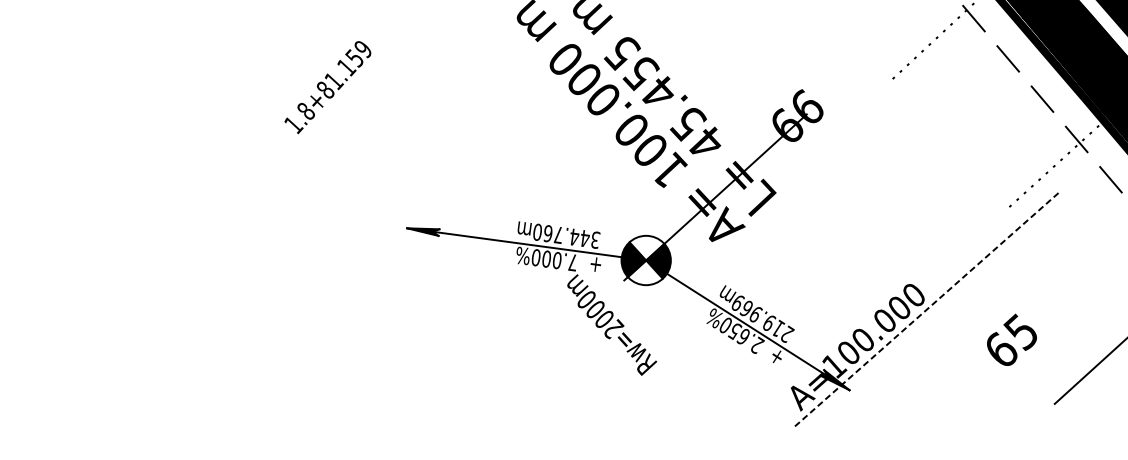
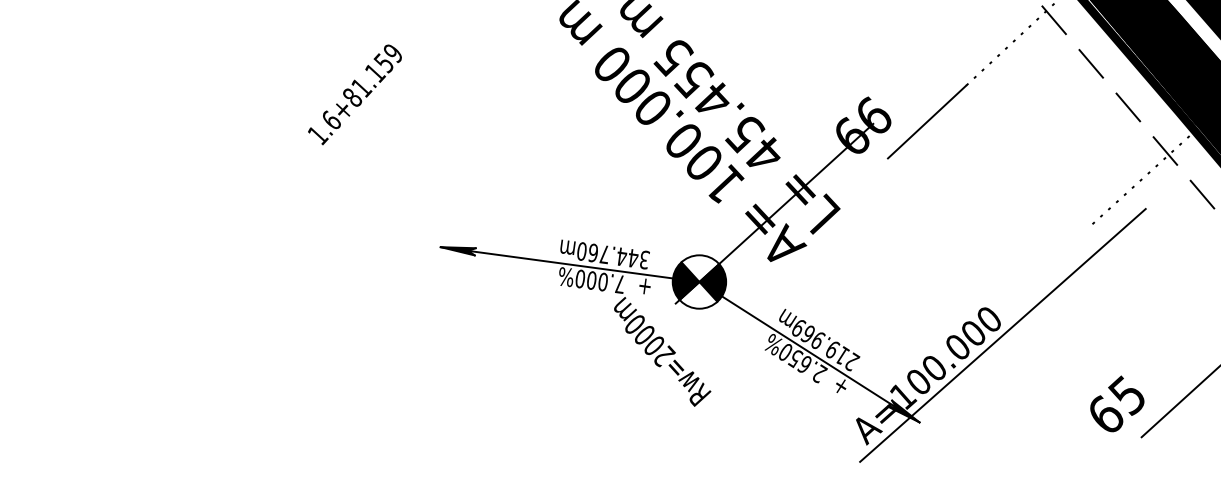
text: (306, 110) -> (331, 119), 1.8+81.159 -> 1.6+81.159
line: (855, 112) -> (926, 121), added
line: (926, 309) -> (1002, 335), dashed -> solid
text: (1012, 339) -> (1117, 403), moved

